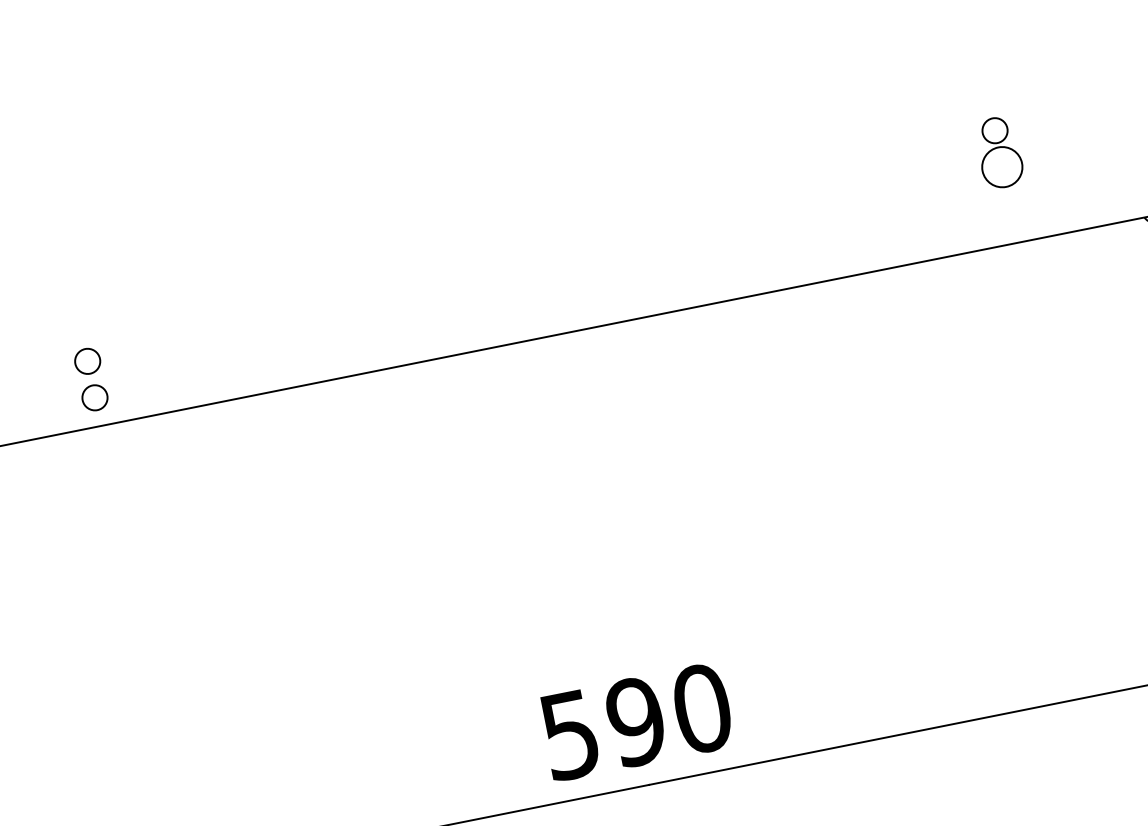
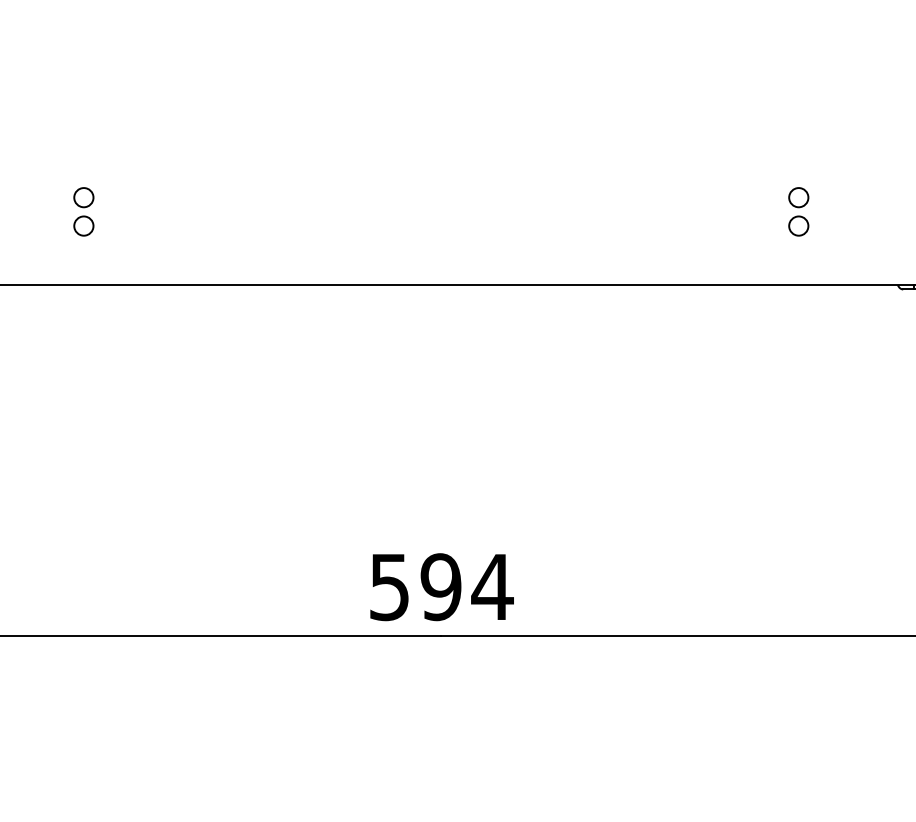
circle: (1001, 166) -> (798, 225), size x0.62
part: (90, 379) -> (83, 211), moved
text: (702, 709) -> (492, 587), 590 -> 594

